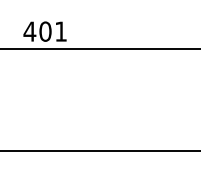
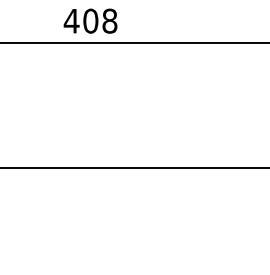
text: (60, 31) -> (109, 20), 401 -> 408

